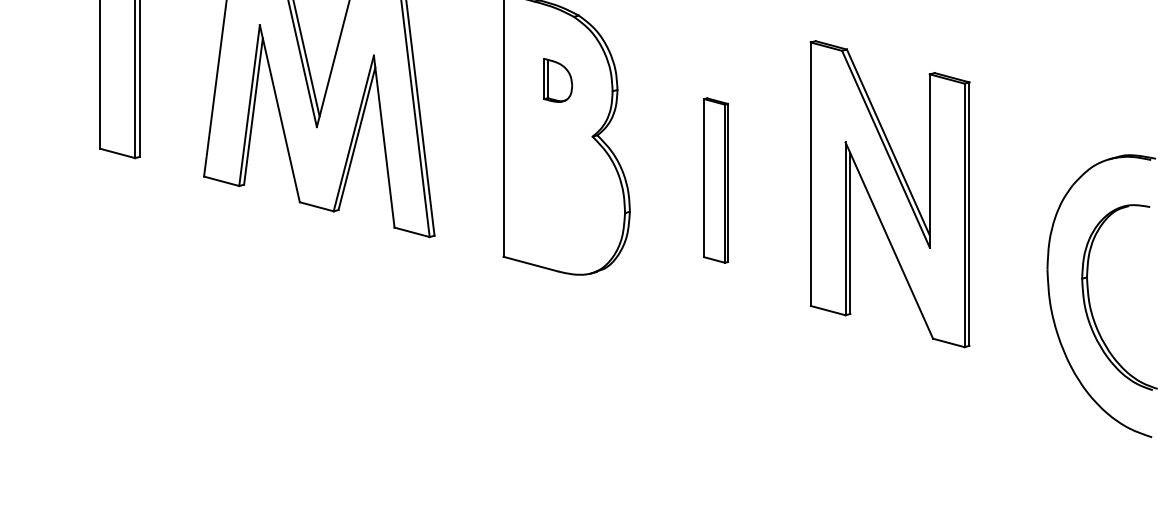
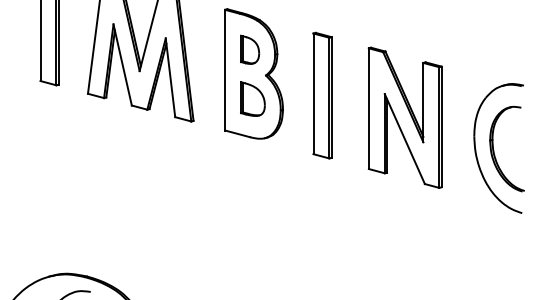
part: (558, 79) -> (250, 49), size x1.43
part: (716, 180) -> (322, 95), size x1.67
part: (563, 186) -> (252, 98), added
part: (888, 193) -> (404, 117), moved

